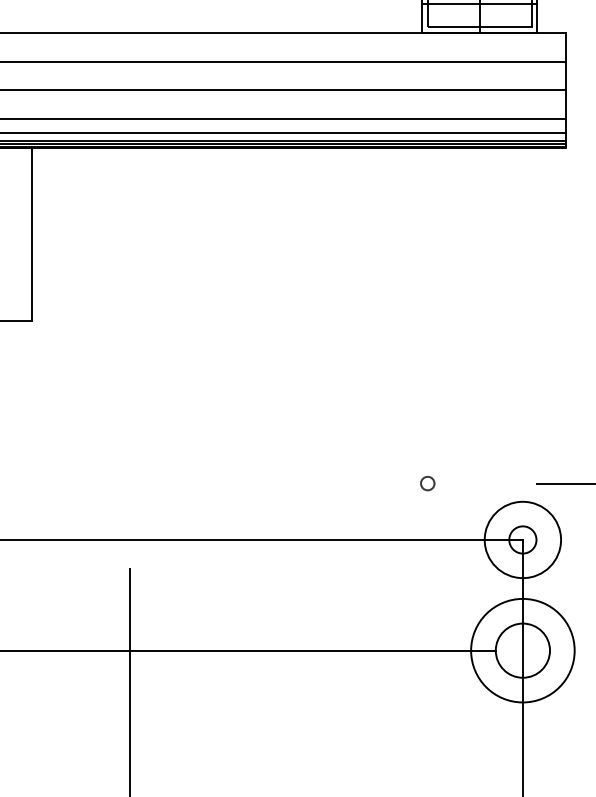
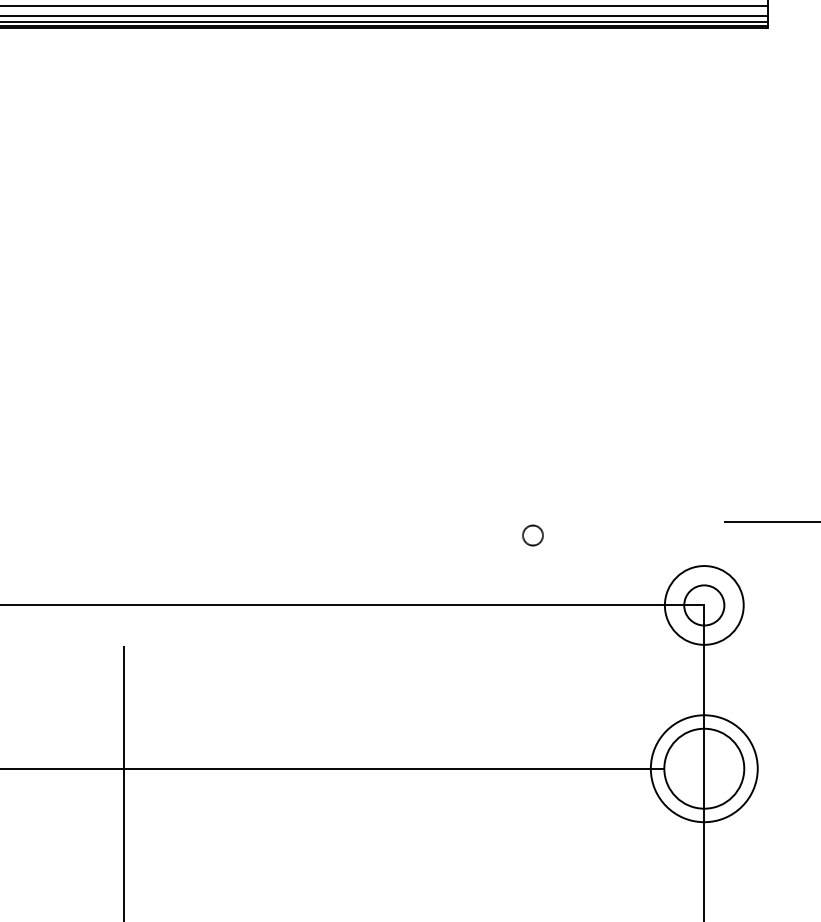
circle: (427, 483) -> (532, 535), moved
circle: (522, 539) -> (703, 604), size x0.7
circle: (522, 650) -> (703, 768), size x0.7

